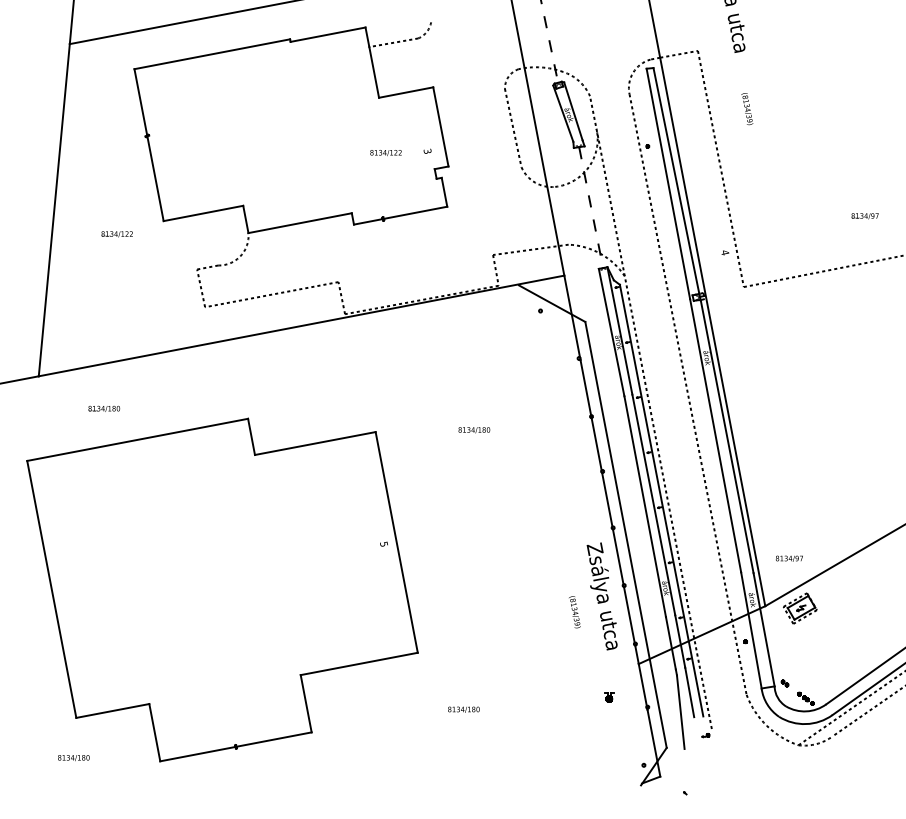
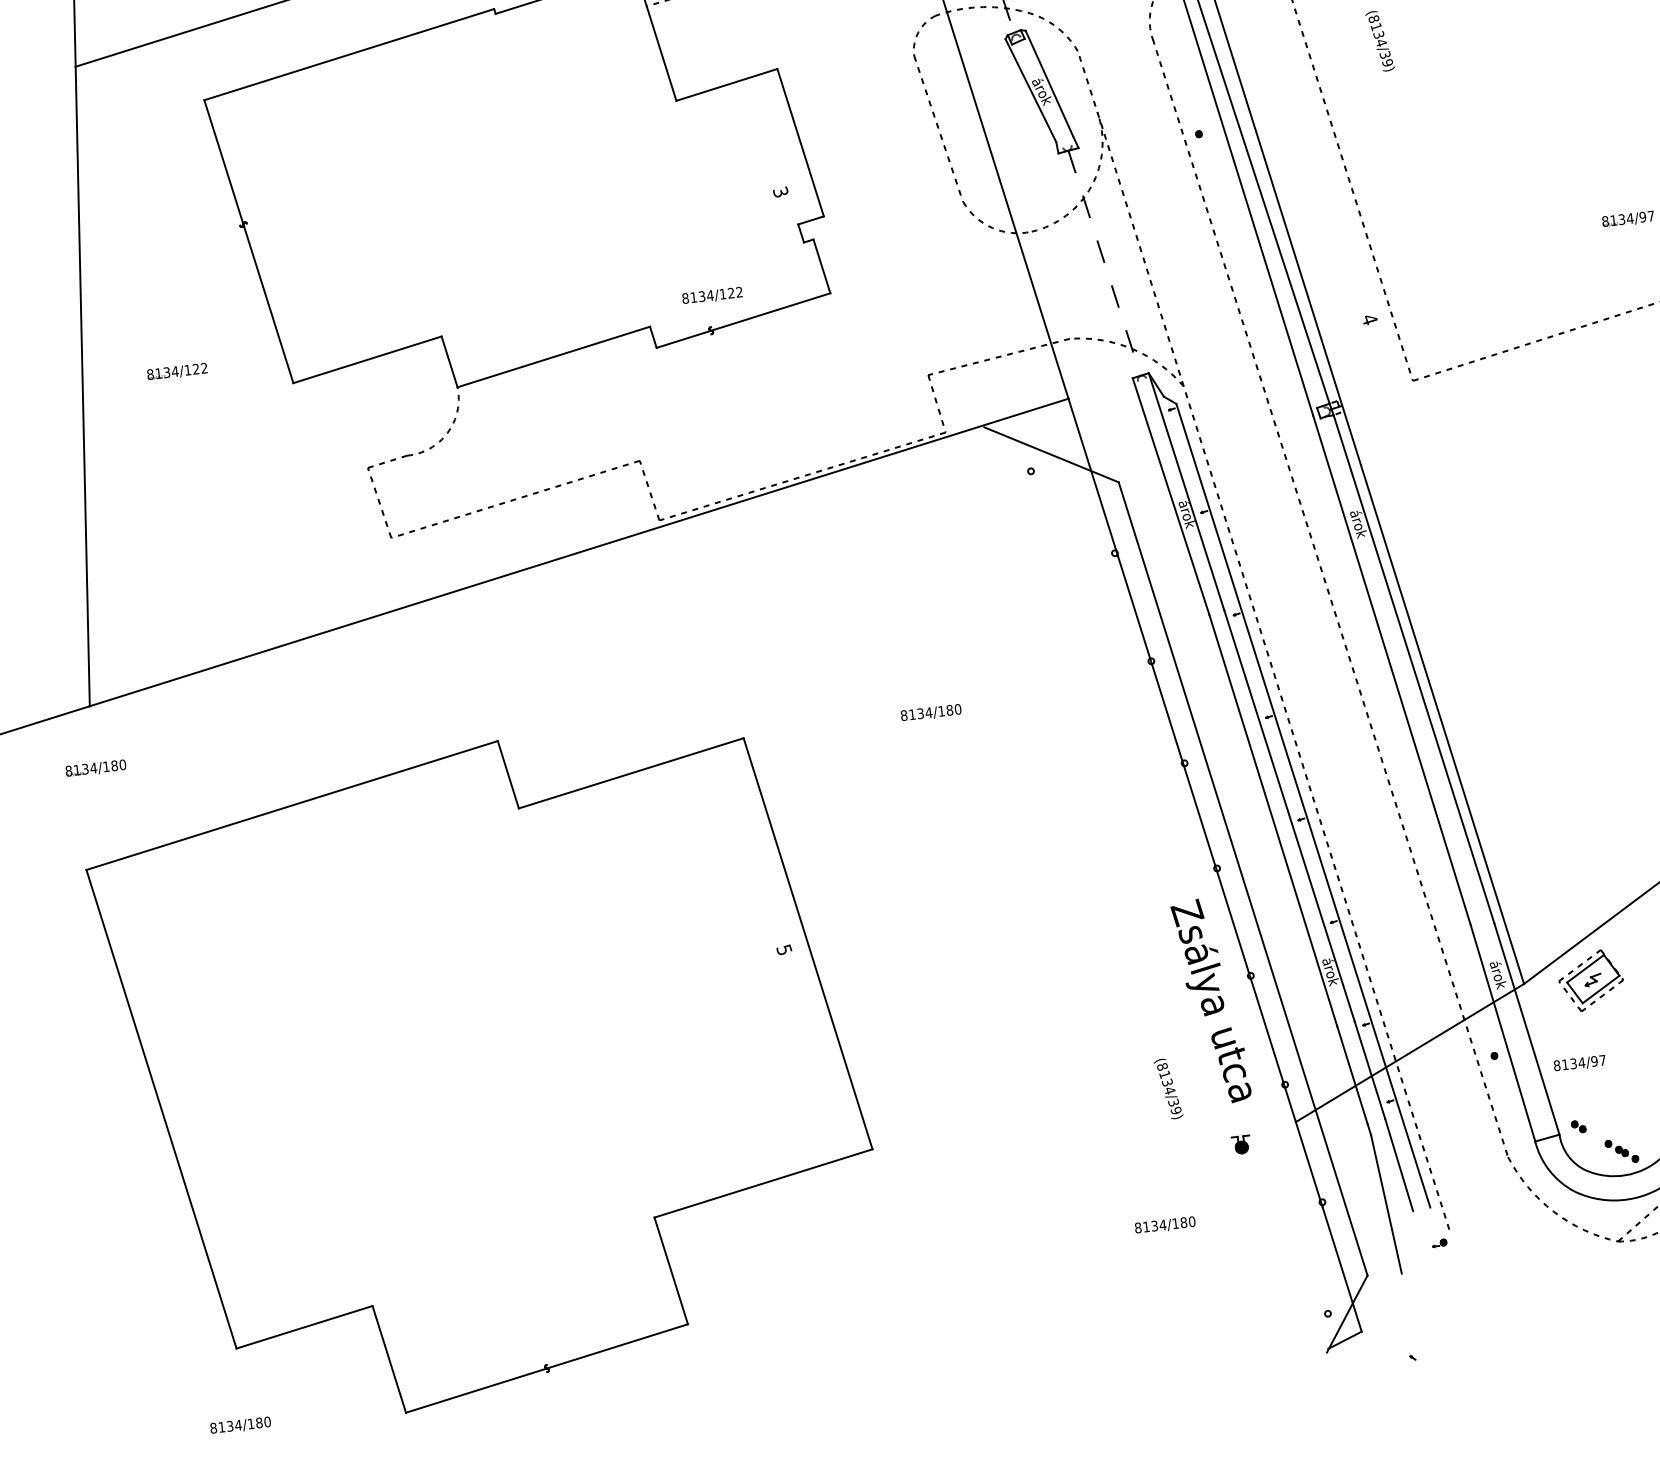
text: (385, 153) -> (711, 296), moved
text: (116, 234) -> (176, 372), moved
text: (104, 408) -> (96, 767), moved
text: (789, 558) -> (1579, 1063), moved
text: (574, 612) -> (1168, 1089), moved
part: (609, 697) -> (1241, 1144), moved
text: (463, 709) -> (1164, 1224), moved

